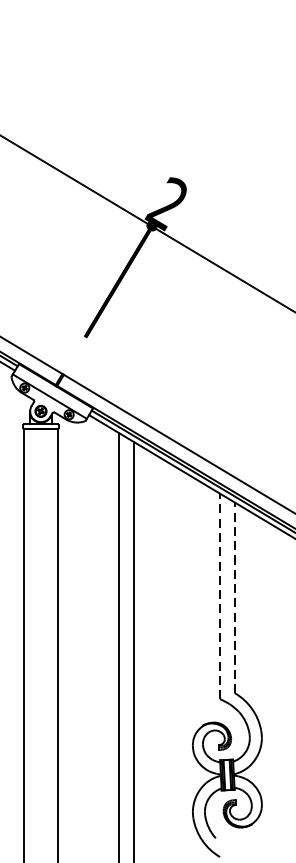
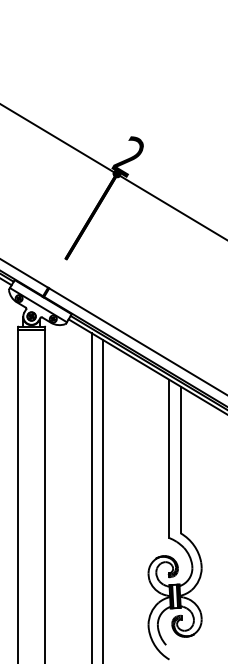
line: (220, 595) -> (169, 458), dashed -> solid
line: (234, 597) -> (180, 459), dashed -> solid

